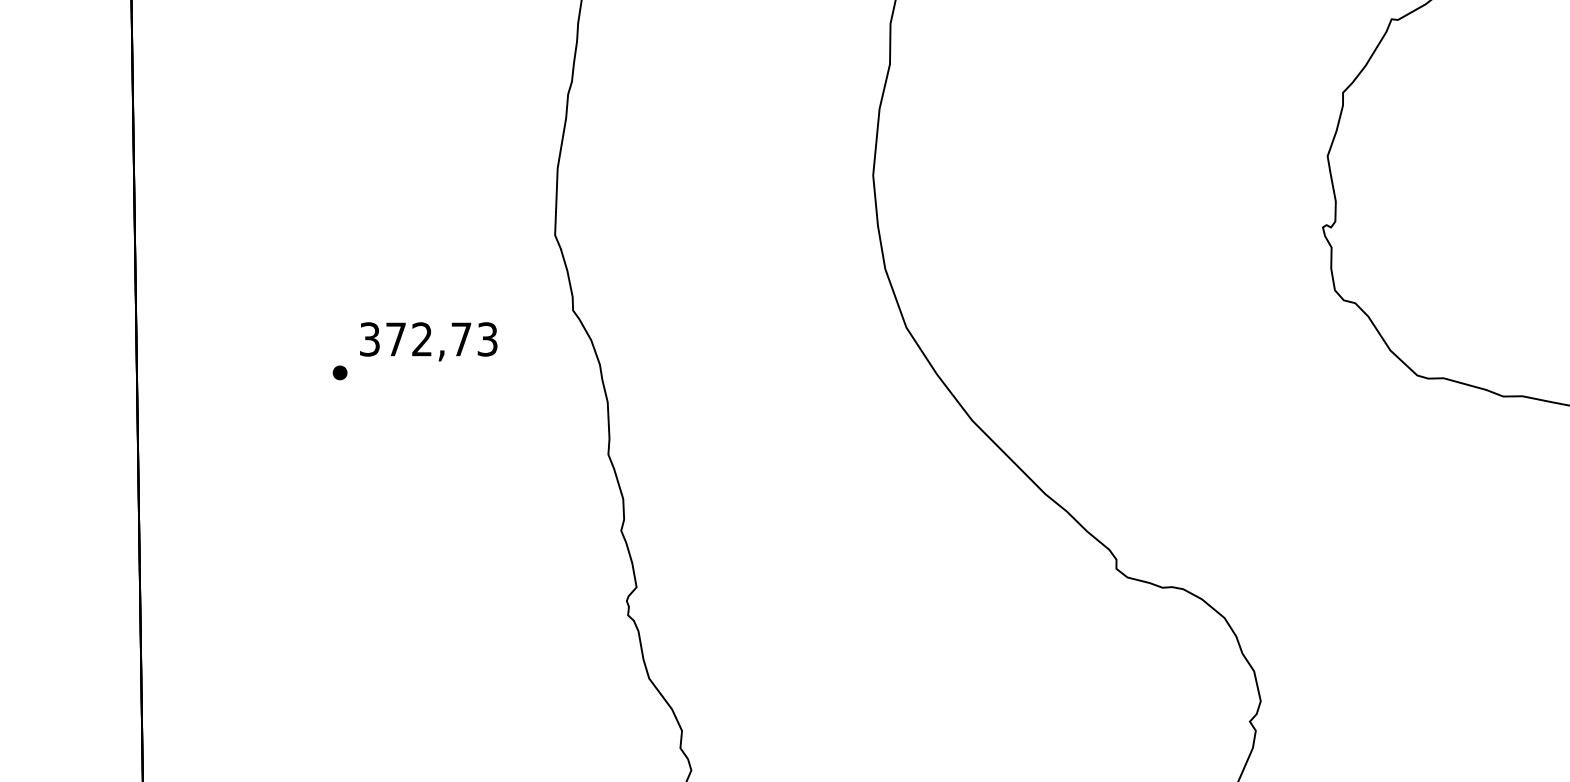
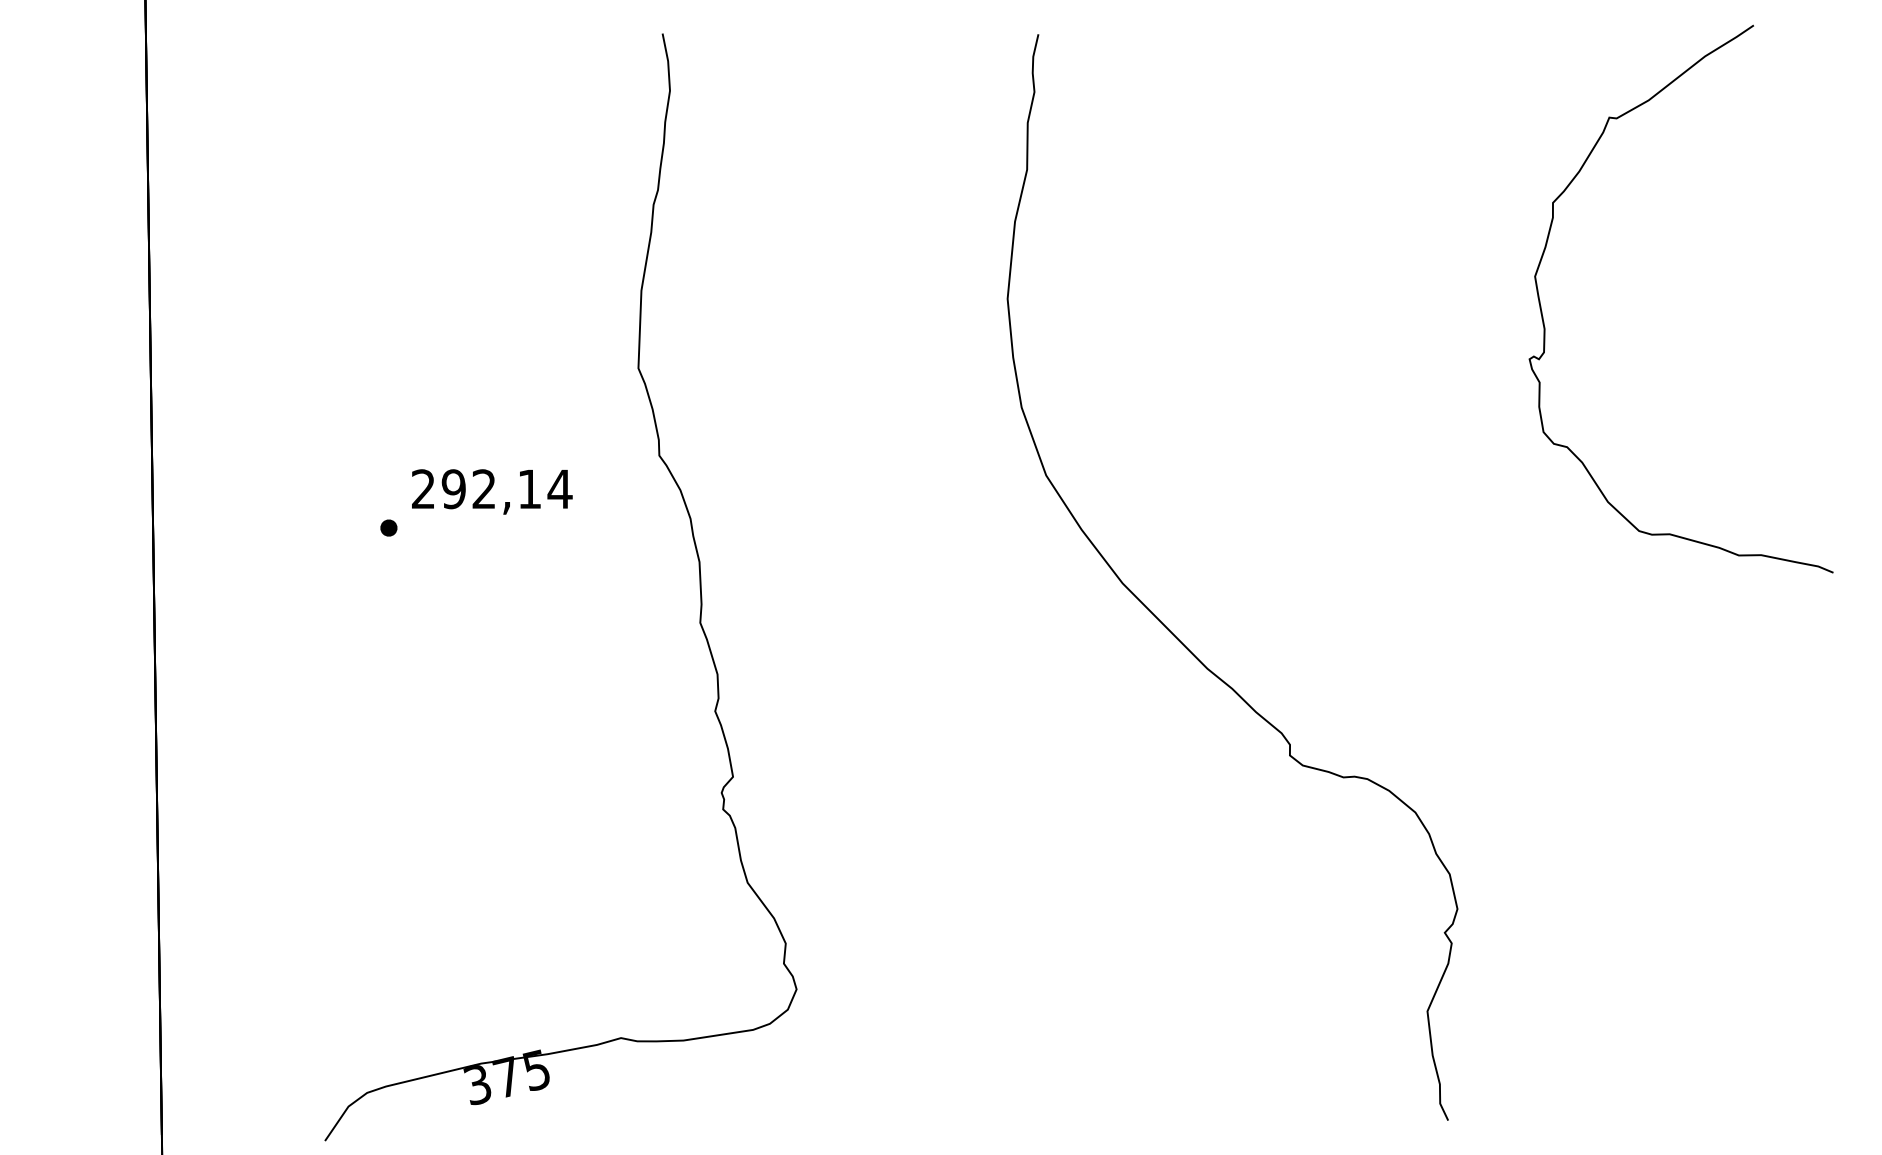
text: (429, 339) -> (492, 489), 372,73 -> 292,14

